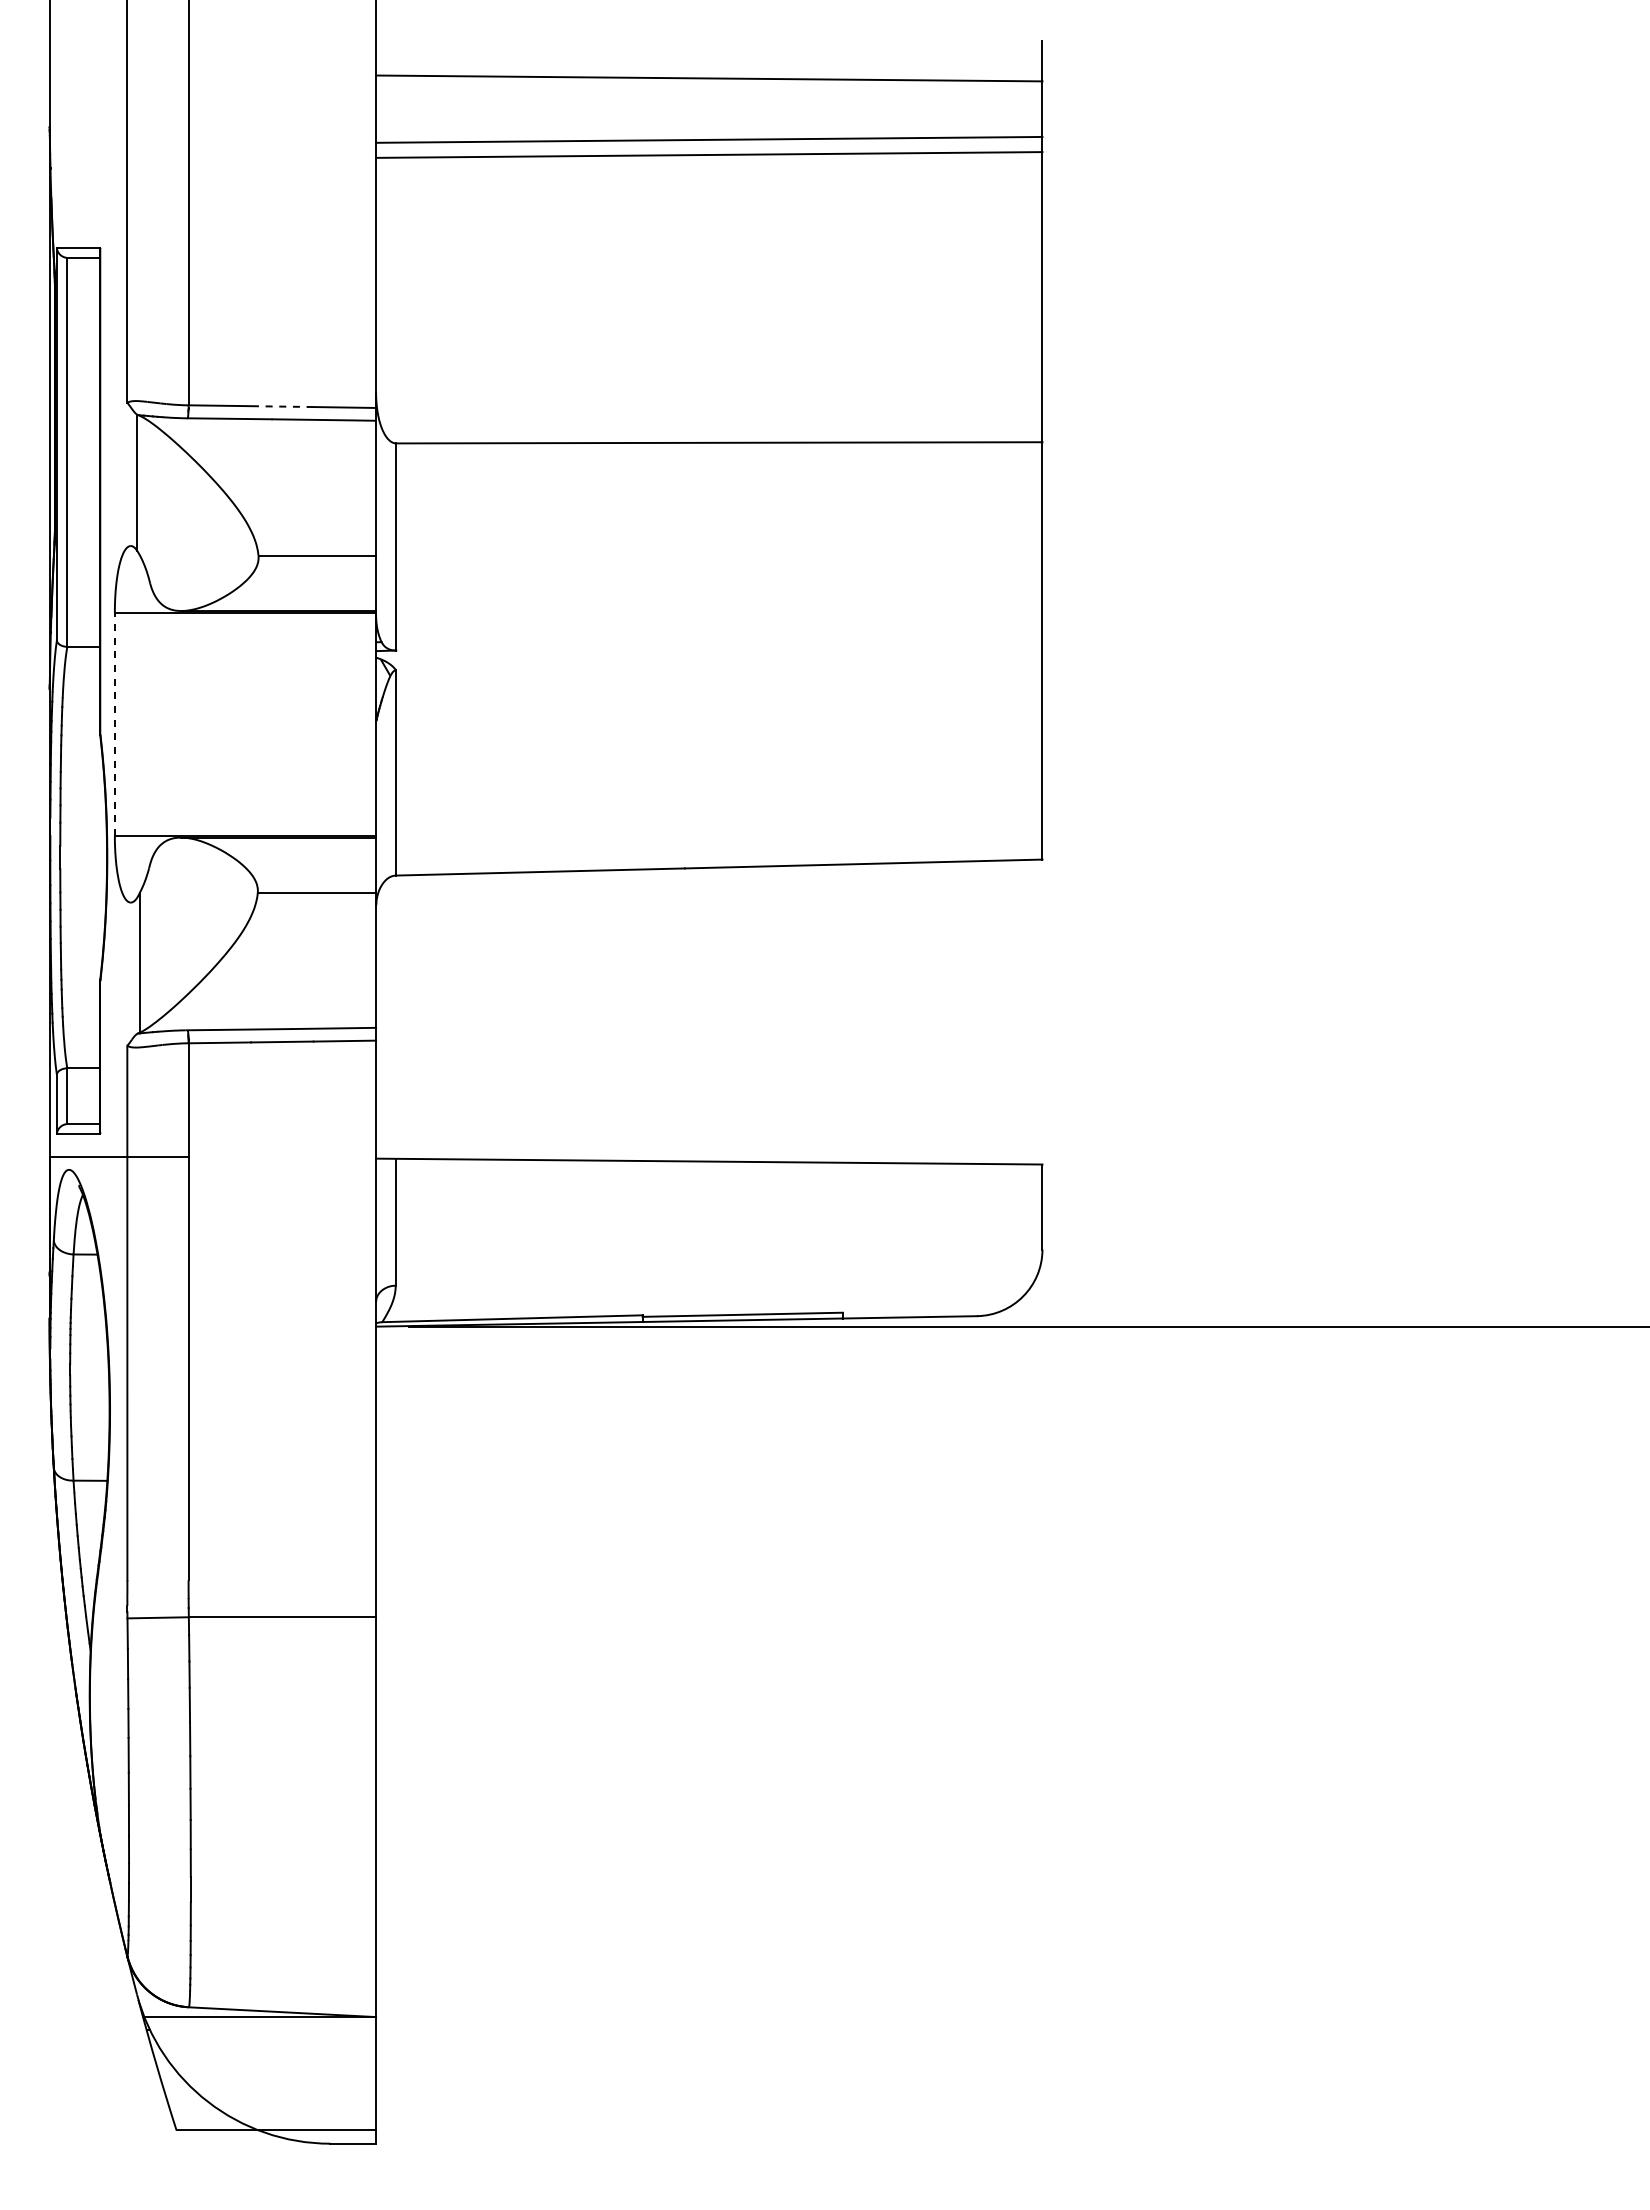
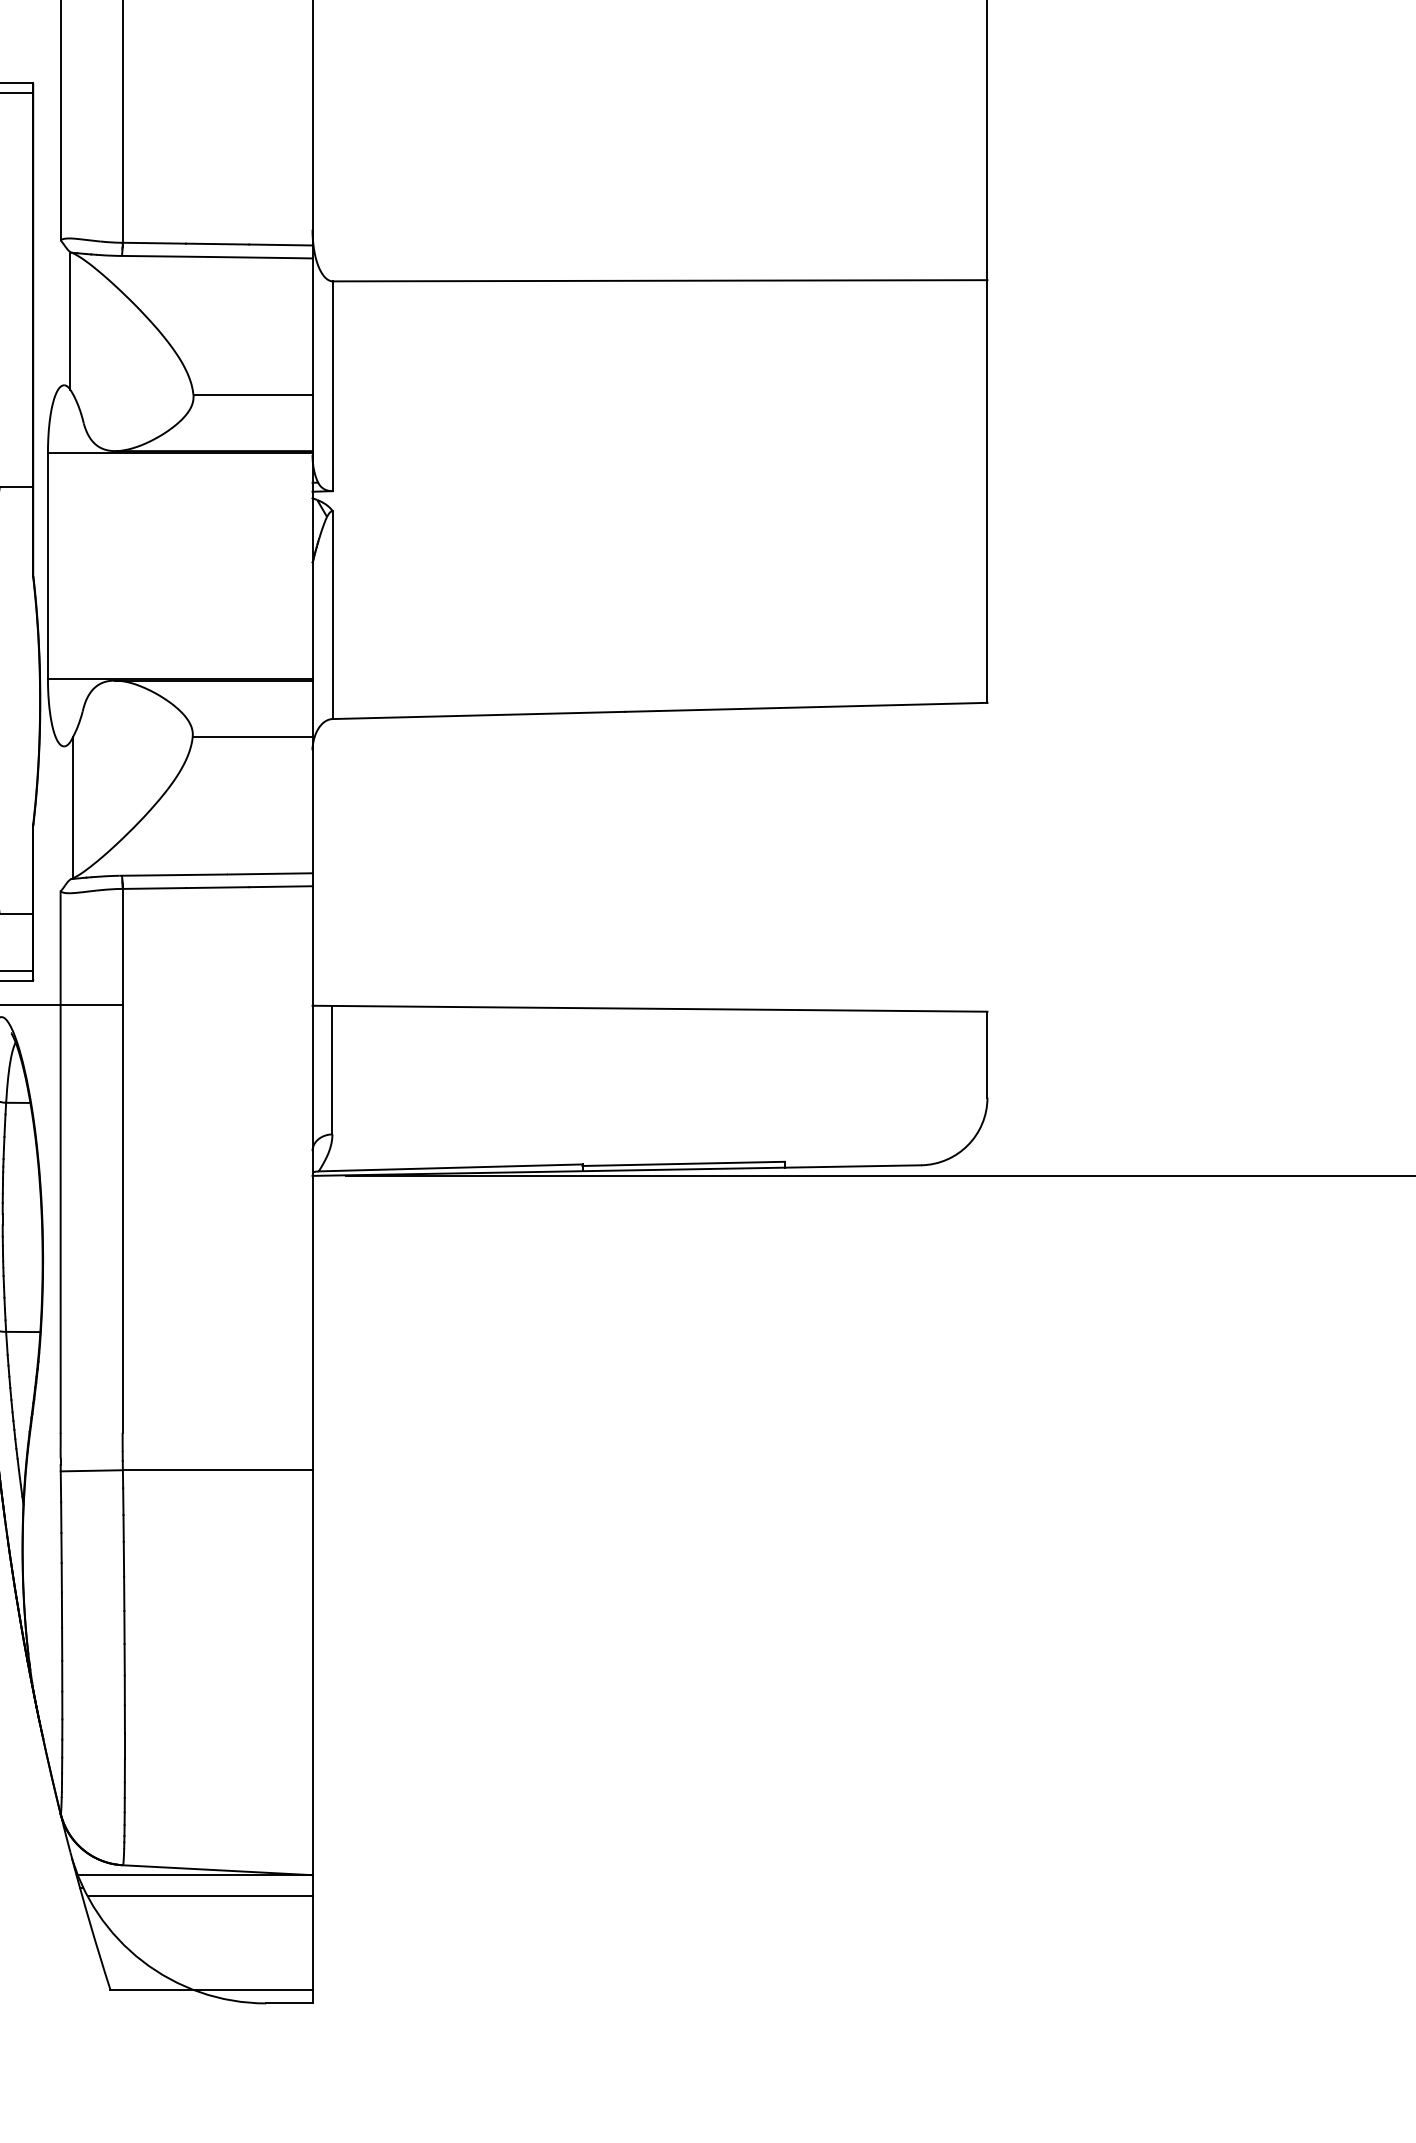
line: (281, 406) -> (216, 243), dashed -> solid
line: (114, 724) -> (47, 566), dashed -> solid
line: (264, 2037) -> (199, 1895), added

